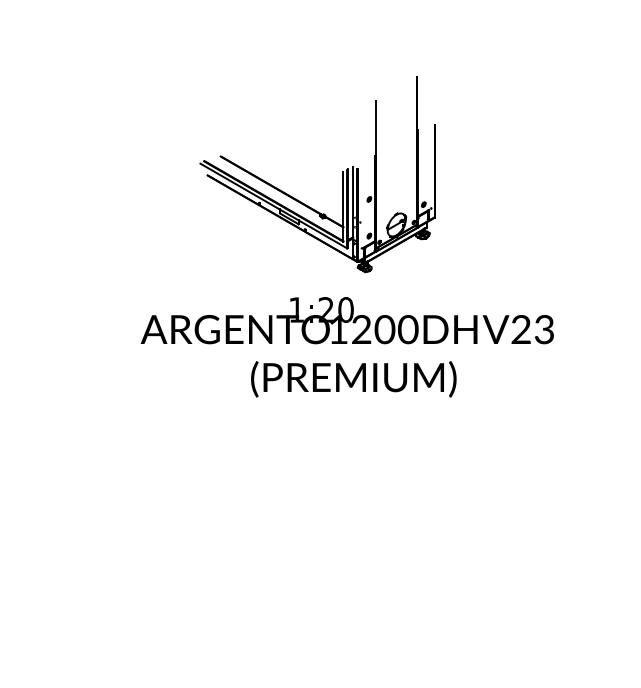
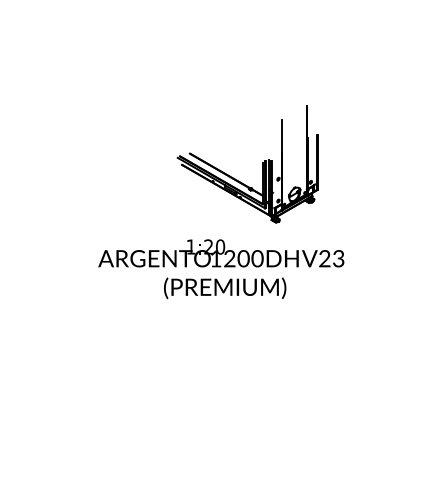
part: (342, 174) -> (262, 164), moved

